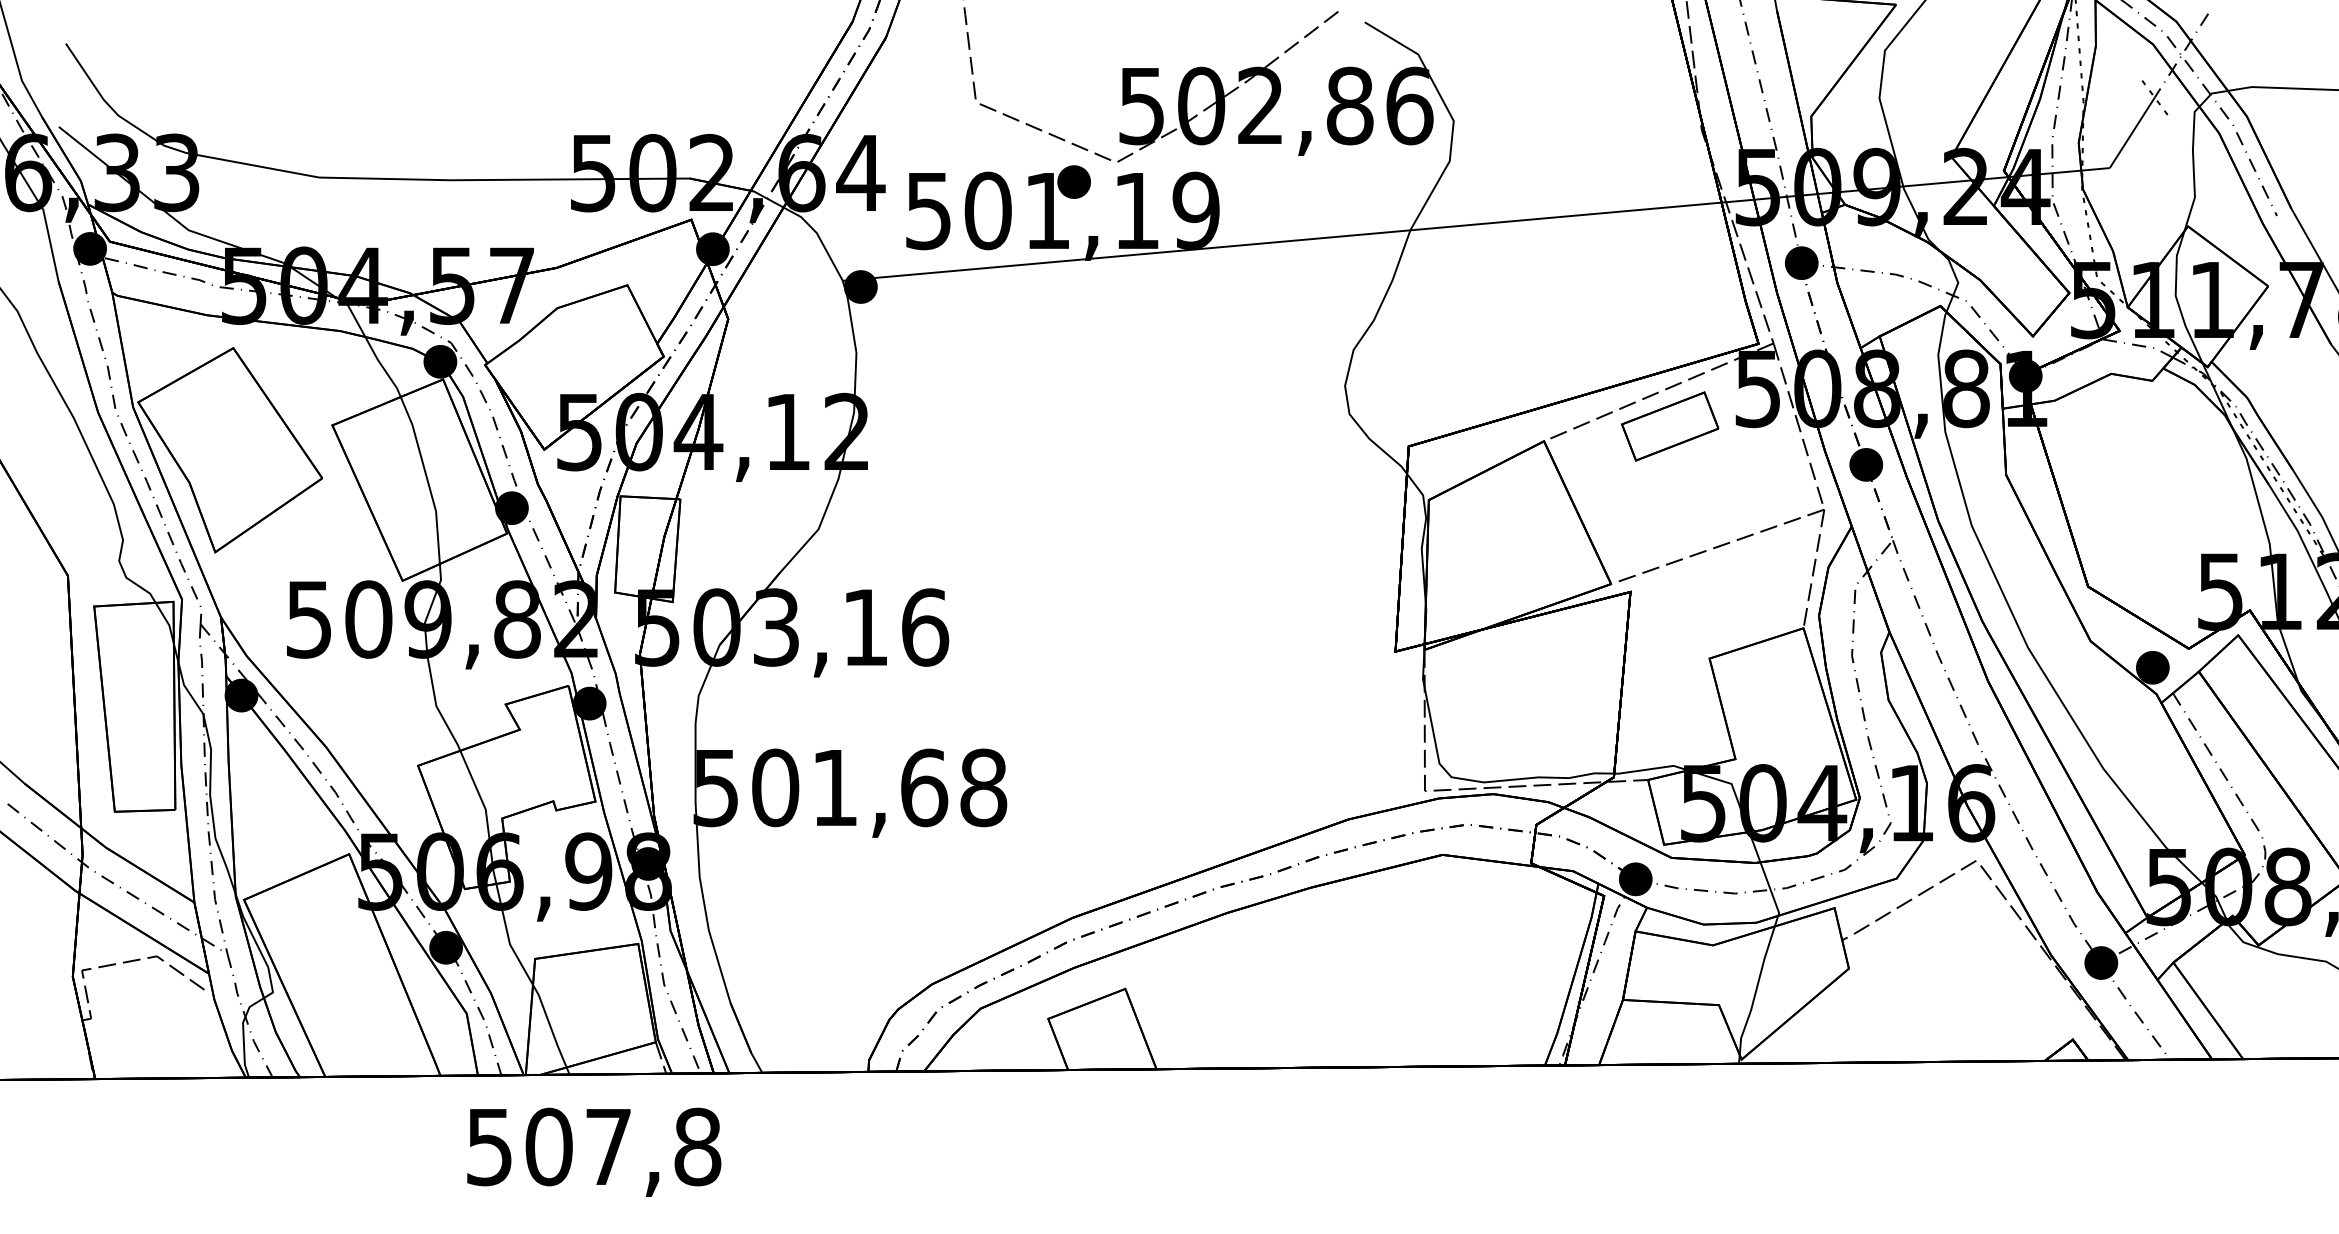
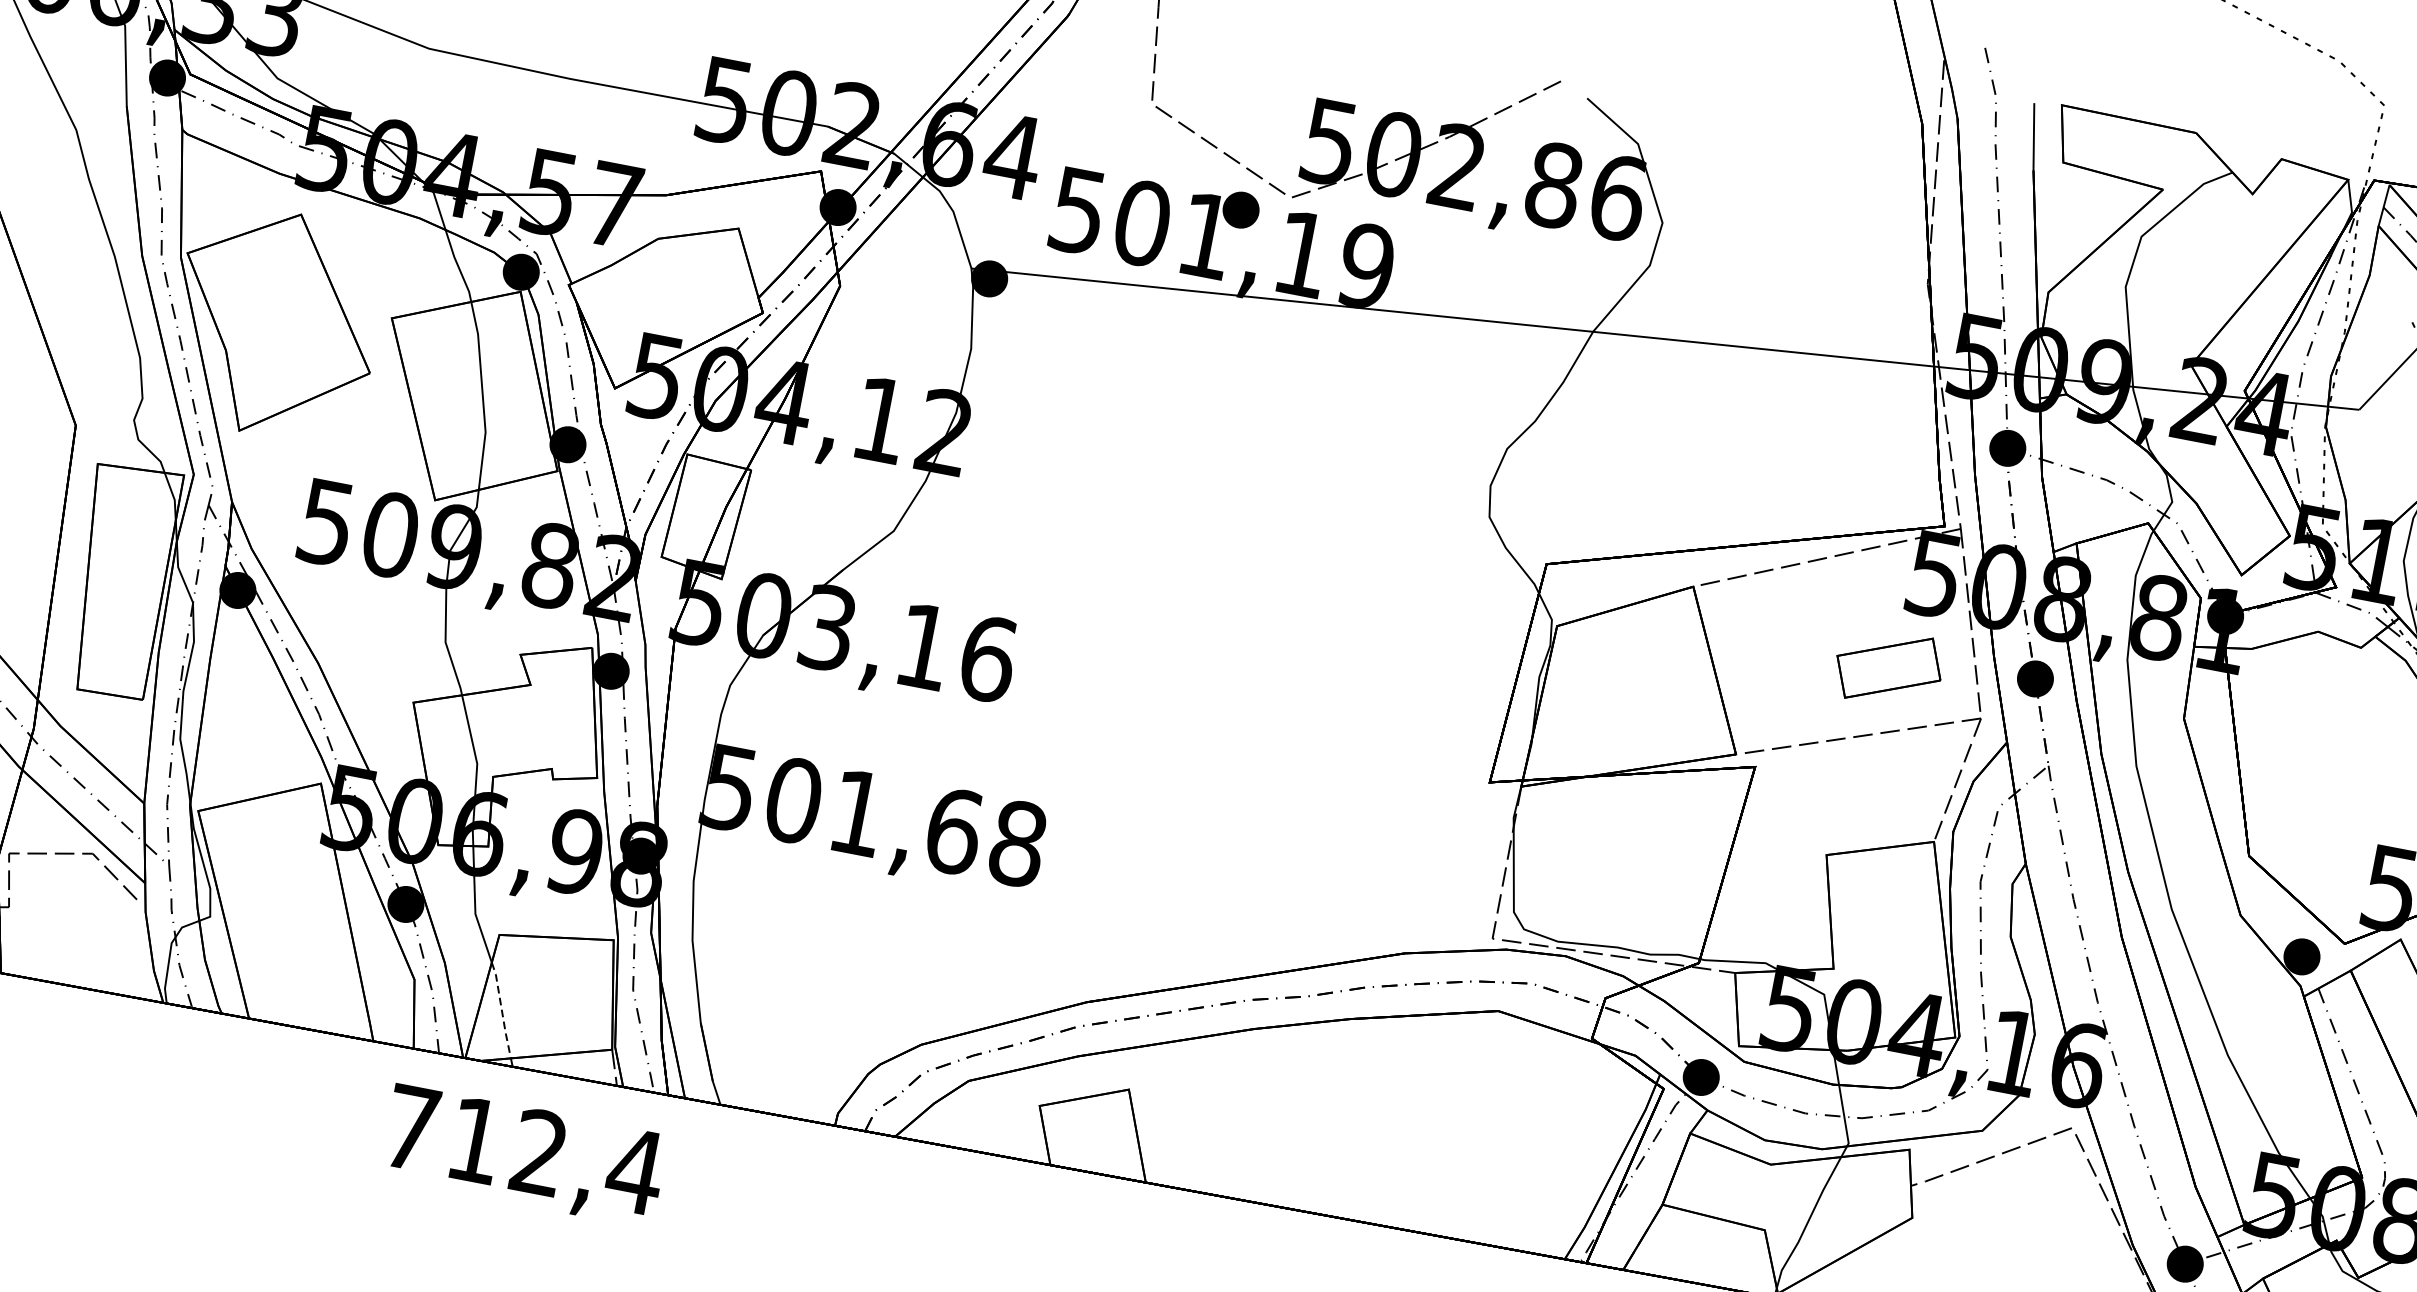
part: (1670, 426) -> (1889, 668), moved
line: (550, 1025) -> (502, 1009), solid -> dashed
text: (594, 1146) -> (524, 1149), 507,8 -> 712,4

